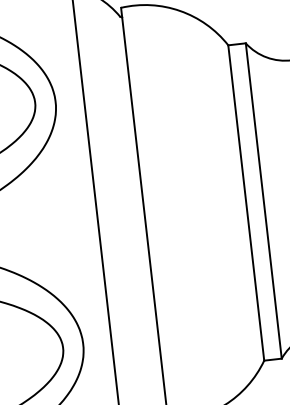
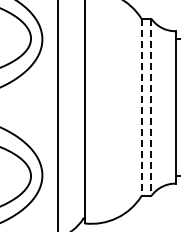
line: (263, 201) -> (151, 107), solid -> dashed
line: (246, 203) -> (141, 107), solid -> dashed

